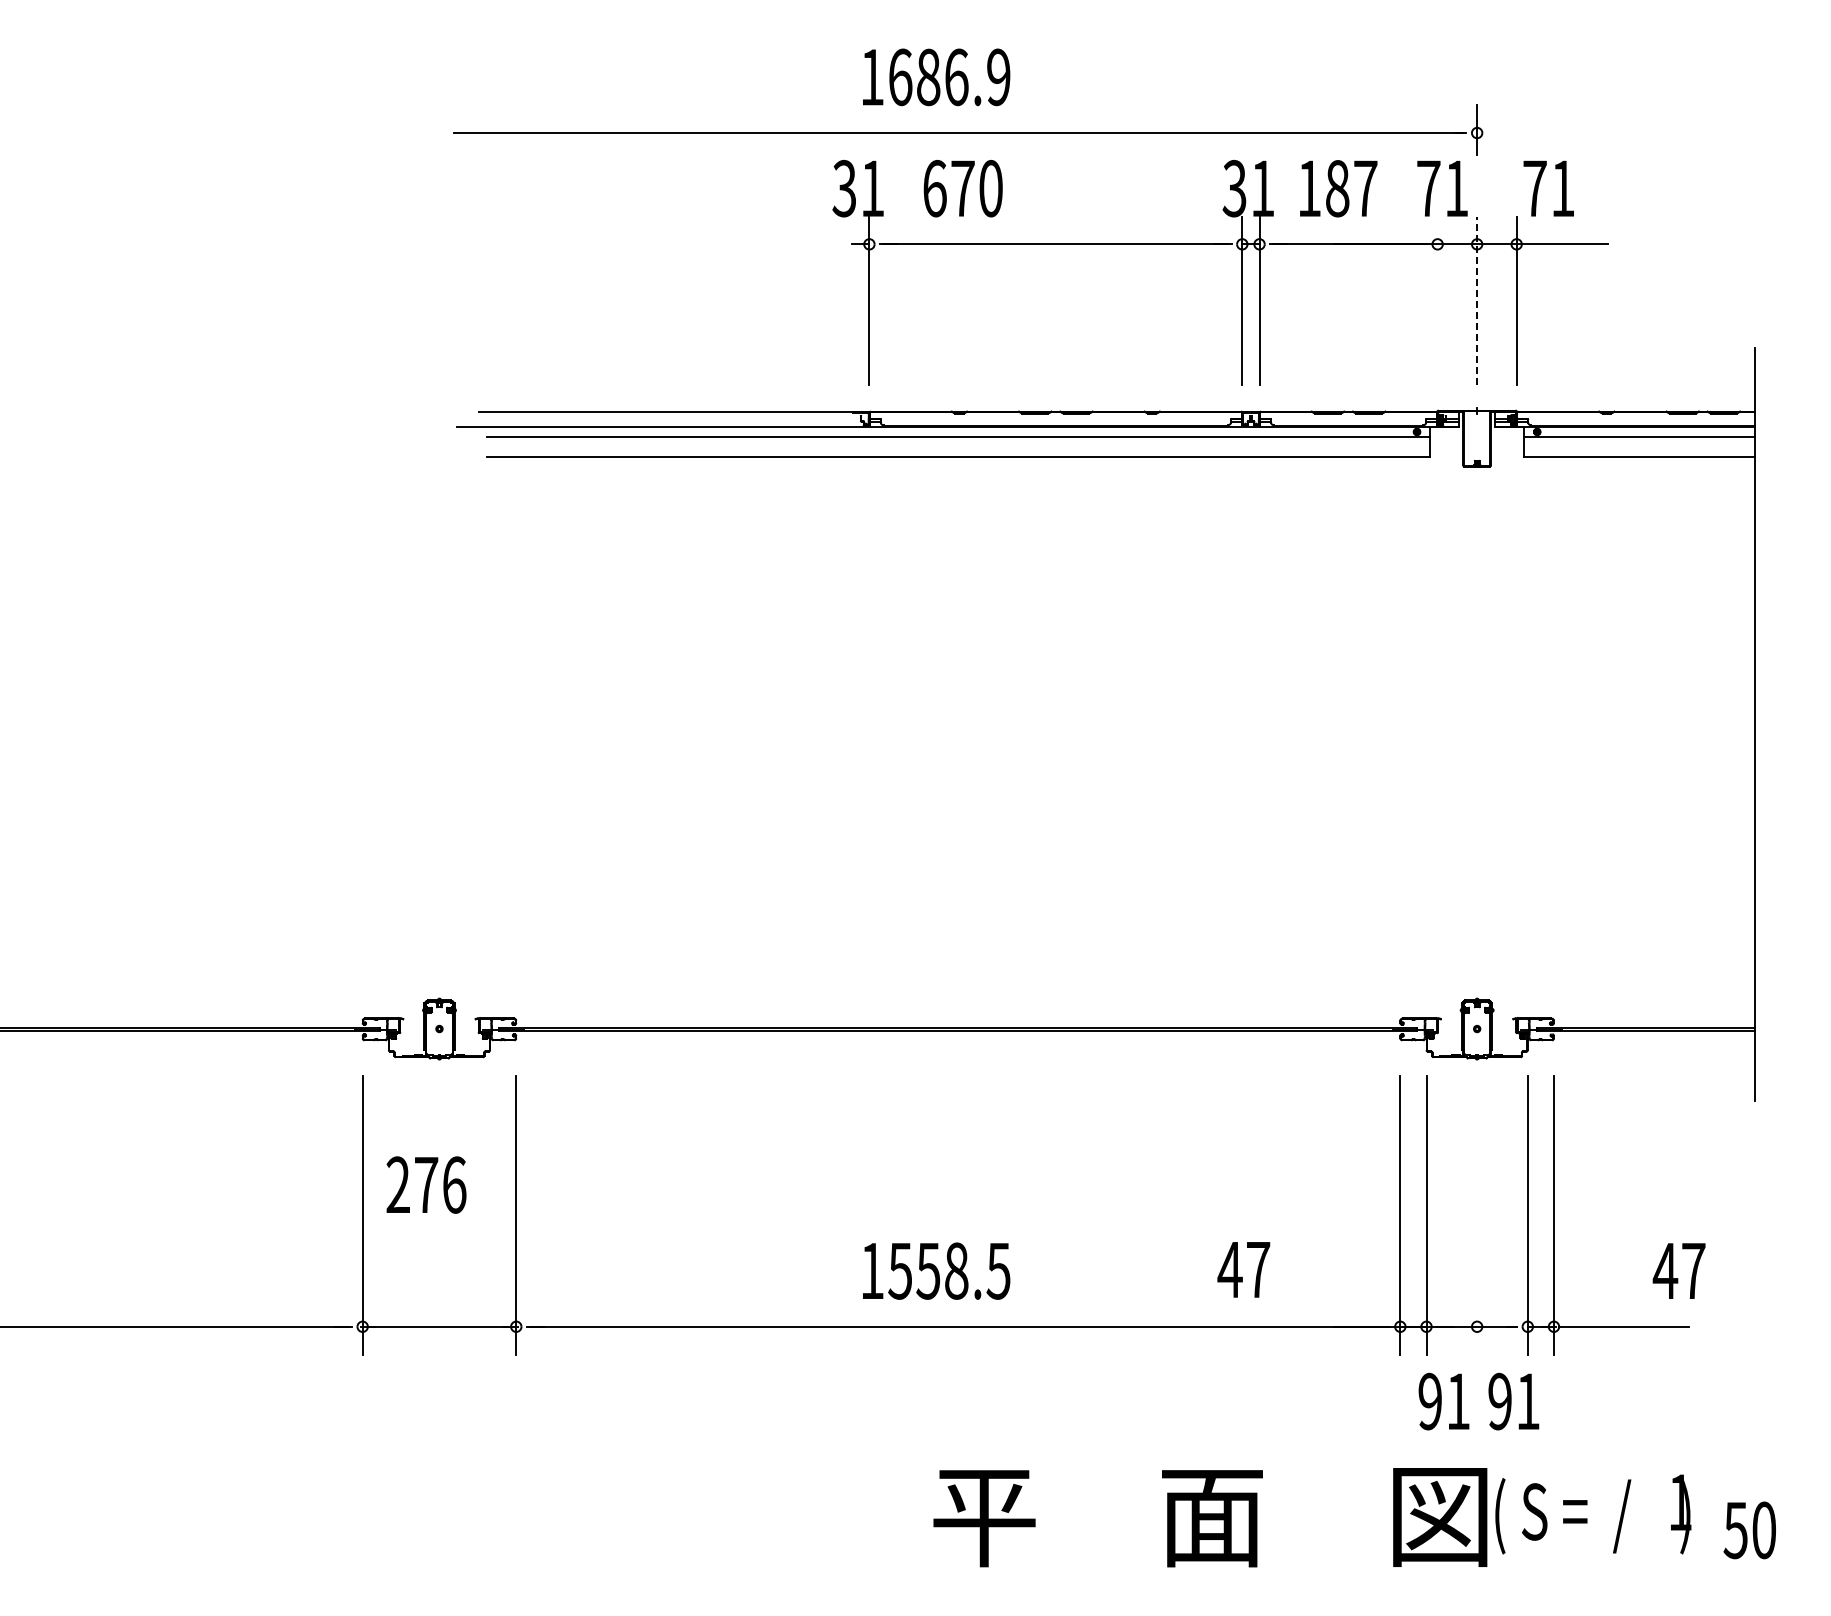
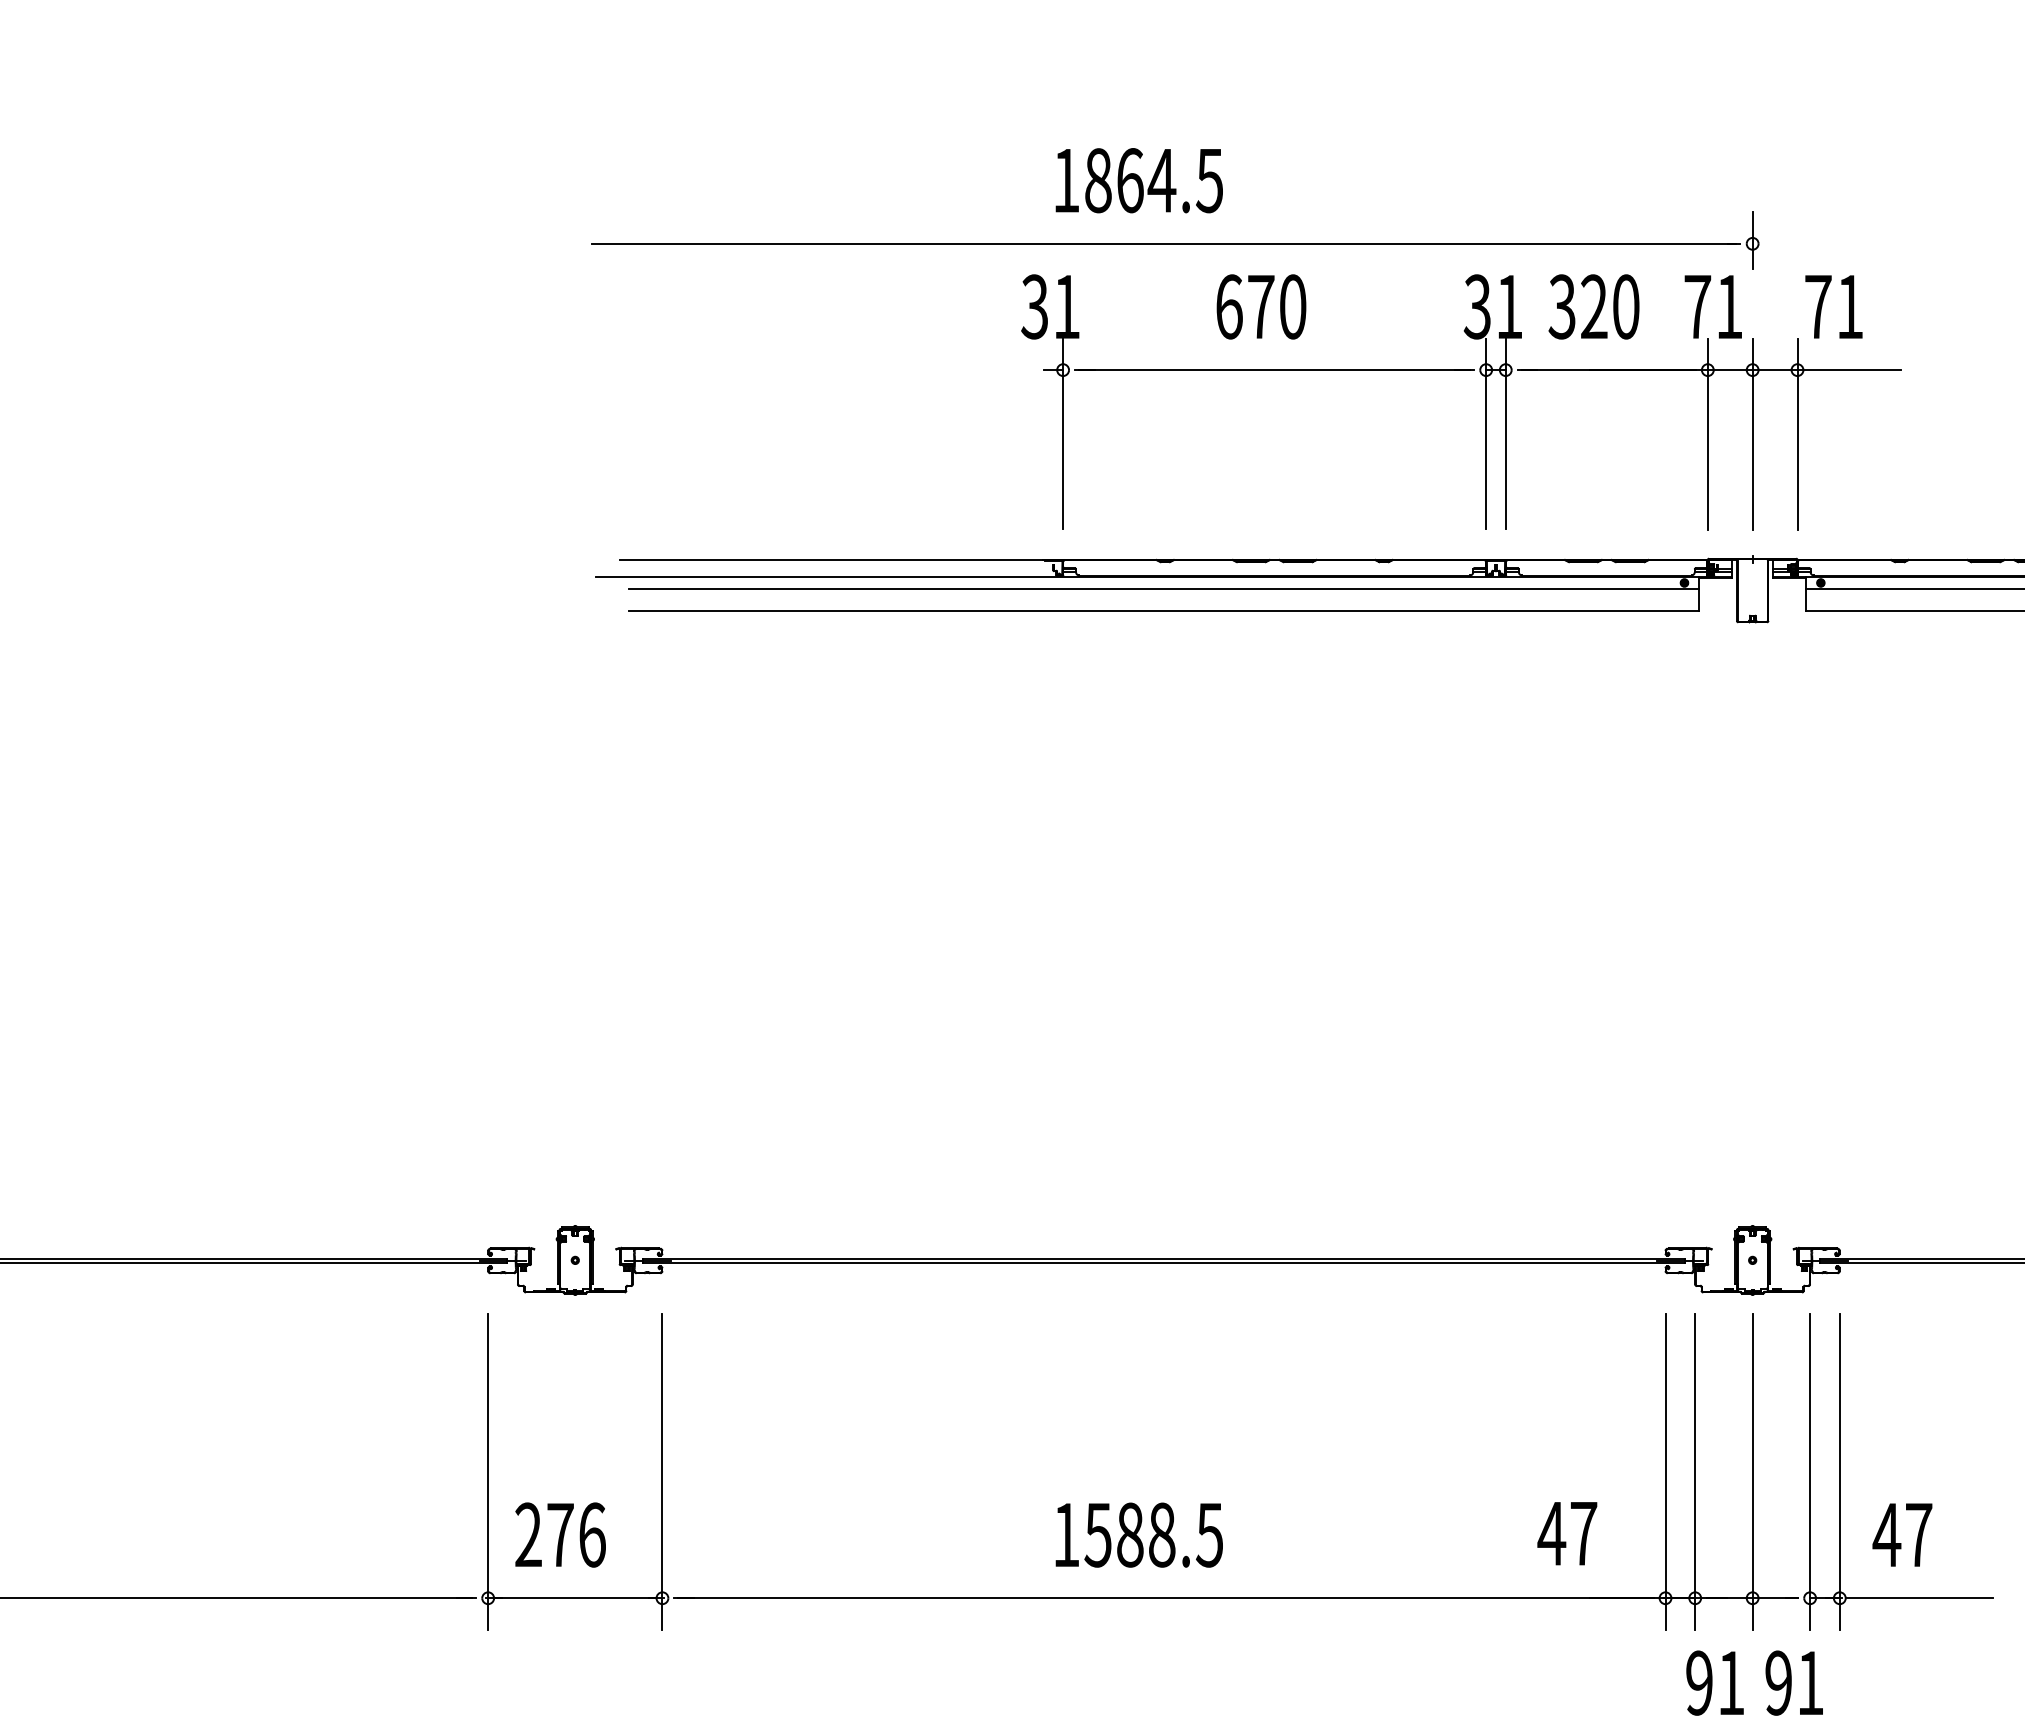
text: (949, 77) -> (1153, 180), 1686.9 -> 1864.5
text: (962, 188) -> (1260, 306), moved
text: (1337, 188) -> (1594, 306), 187 -> 320
line: (1437, 300) -> (1707, 433), added
line: (1477, 300) -> (1753, 433), dashed -> solid
text: (426, 1184) -> (560, 1534), moved
line: (1477, 1215) -> (1753, 1471), added
text: (1243, 1269) -> (1566, 1533), moved
text: (928, 1270) -> (1130, 1534), 1558.5 -> 1588.5
text: (1678, 1270) -> (1901, 1534), moved

